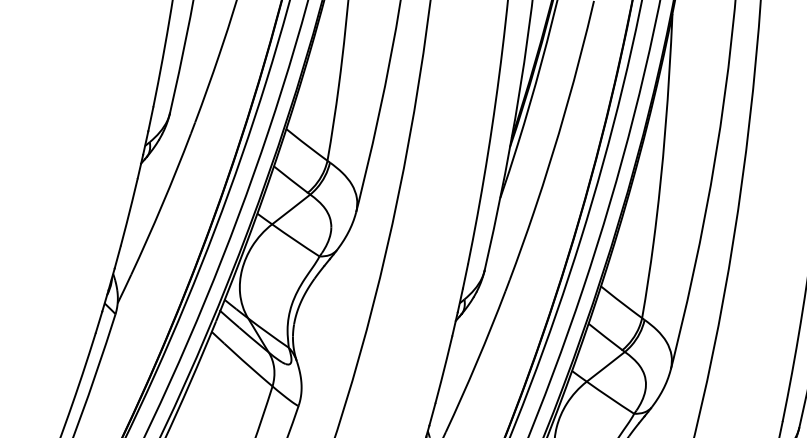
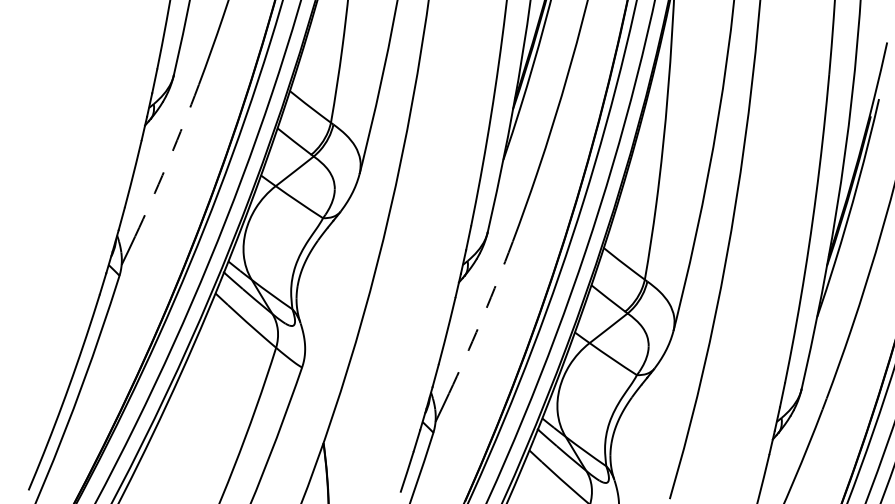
arc: (162, 204) -> (166, 166), solid -> dashed
arc: (477, 362) -> (480, 323), solid -> dashed

